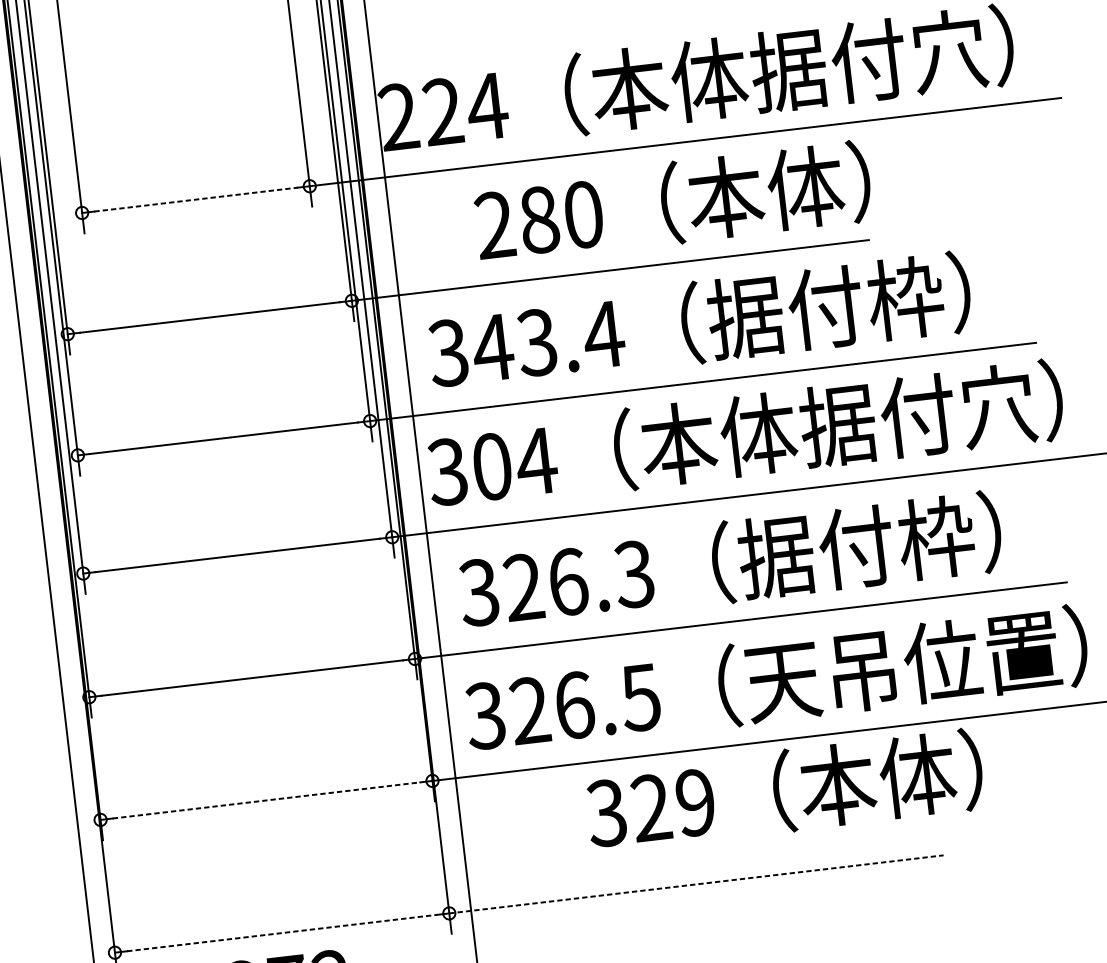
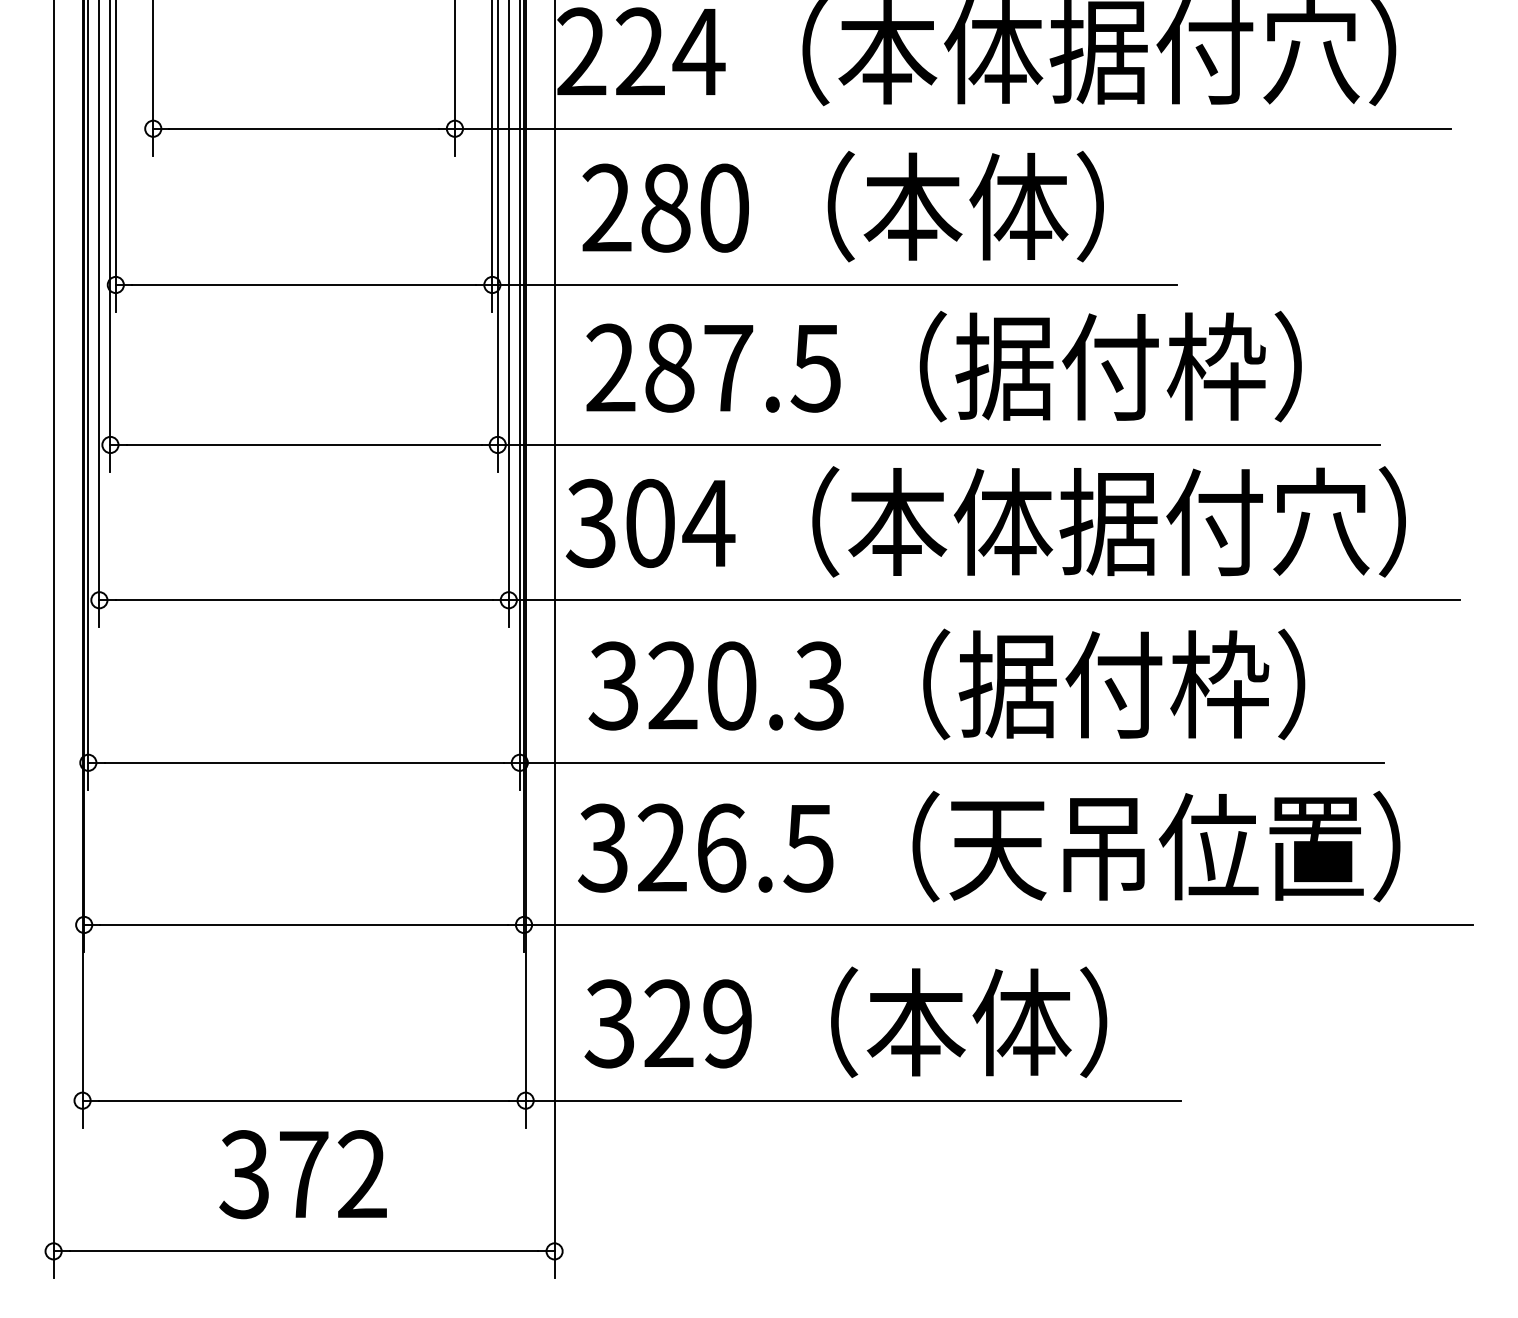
line: (196, 199) -> (304, 128), dashed -> solid
text: (672, 203) -> (842, 206), moved
text: (526, 343) -> (713, 367), 343.4 -> 287.5
text: (568, 581) -> (732, 685), 326.3 -> 320.3
text: (784, 790) -> (845, 1021), moved
line: (266, 800) -> (304, 924), dashed -> solid
line: (696, 884) -> (853, 1100), dashed -> solid
line: (282, 932) -> (304, 1100), dashed -> solid

